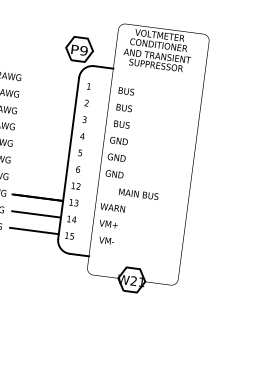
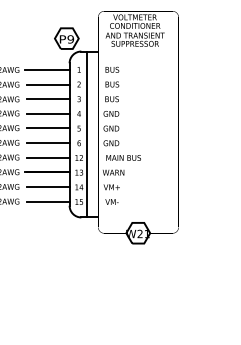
line: (53, 82) -> (47, 70), added
line: (51, 98) -> (47, 84), added
line: (48, 115) -> (47, 99), added
line: (46, 131) -> (47, 113), added
line: (44, 148) -> (47, 128), added
line: (87, 160) -> (86, 134), added
line: (42, 164) -> (47, 142), added
line: (40, 181) -> (47, 157), added
text: (138, 193) -> (123, 157), moved

